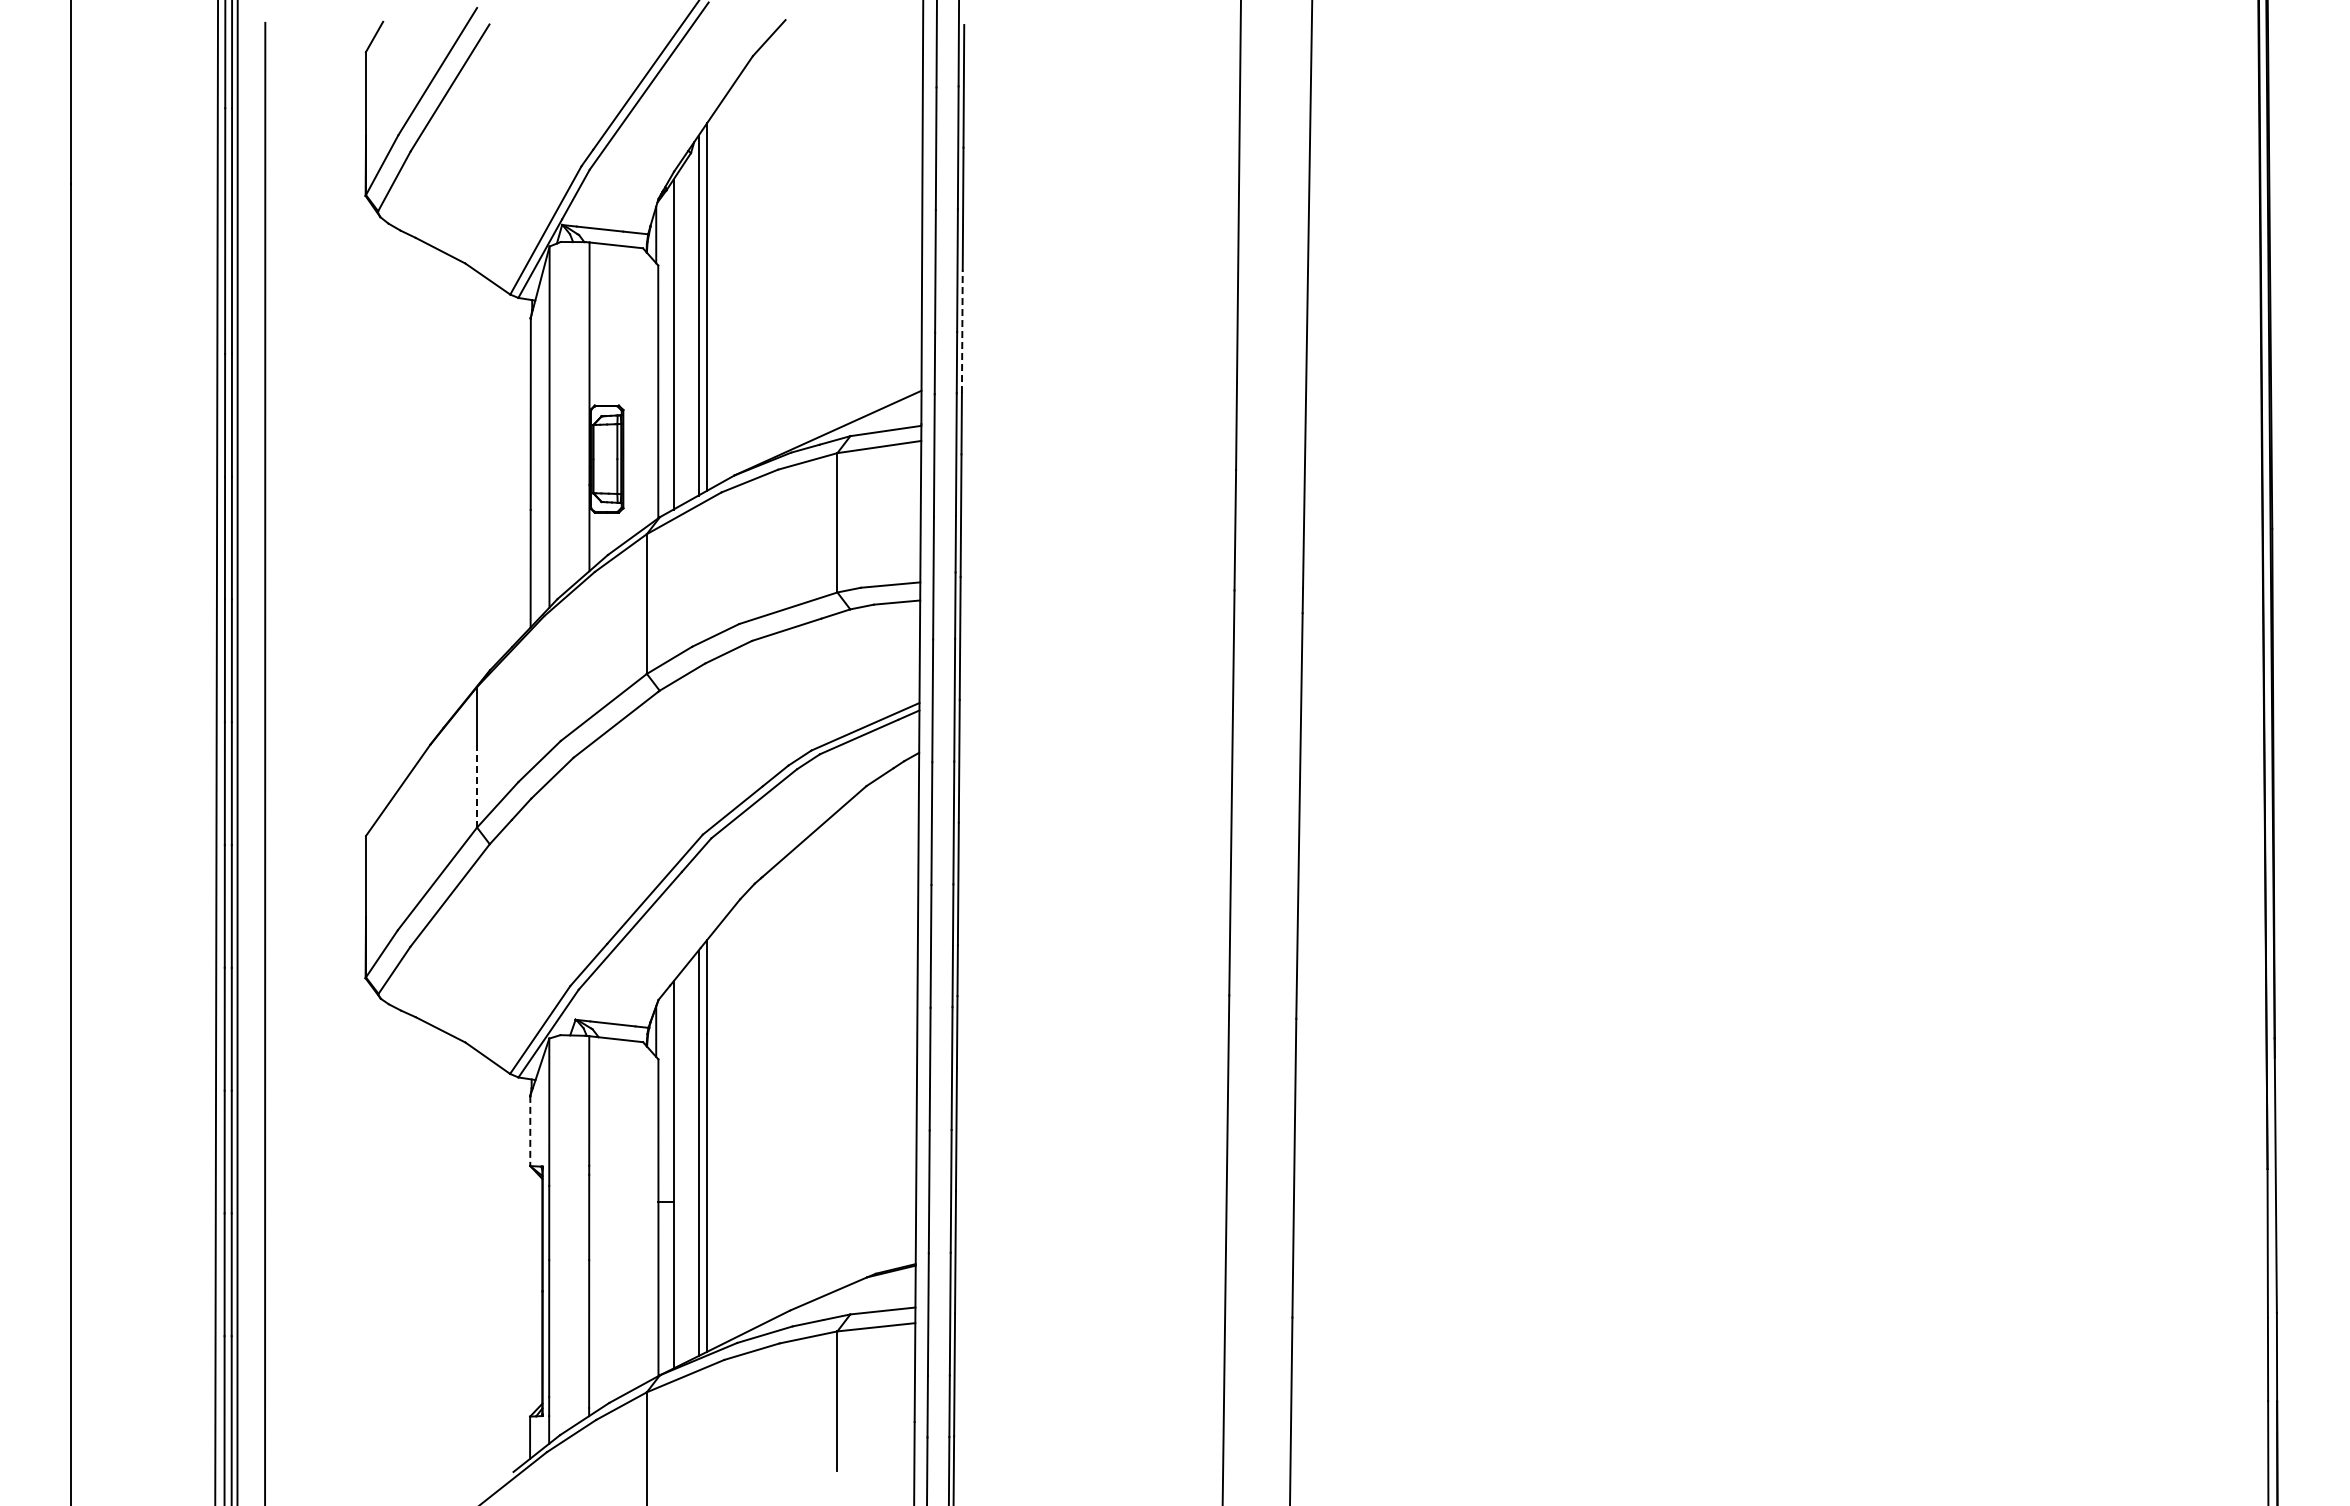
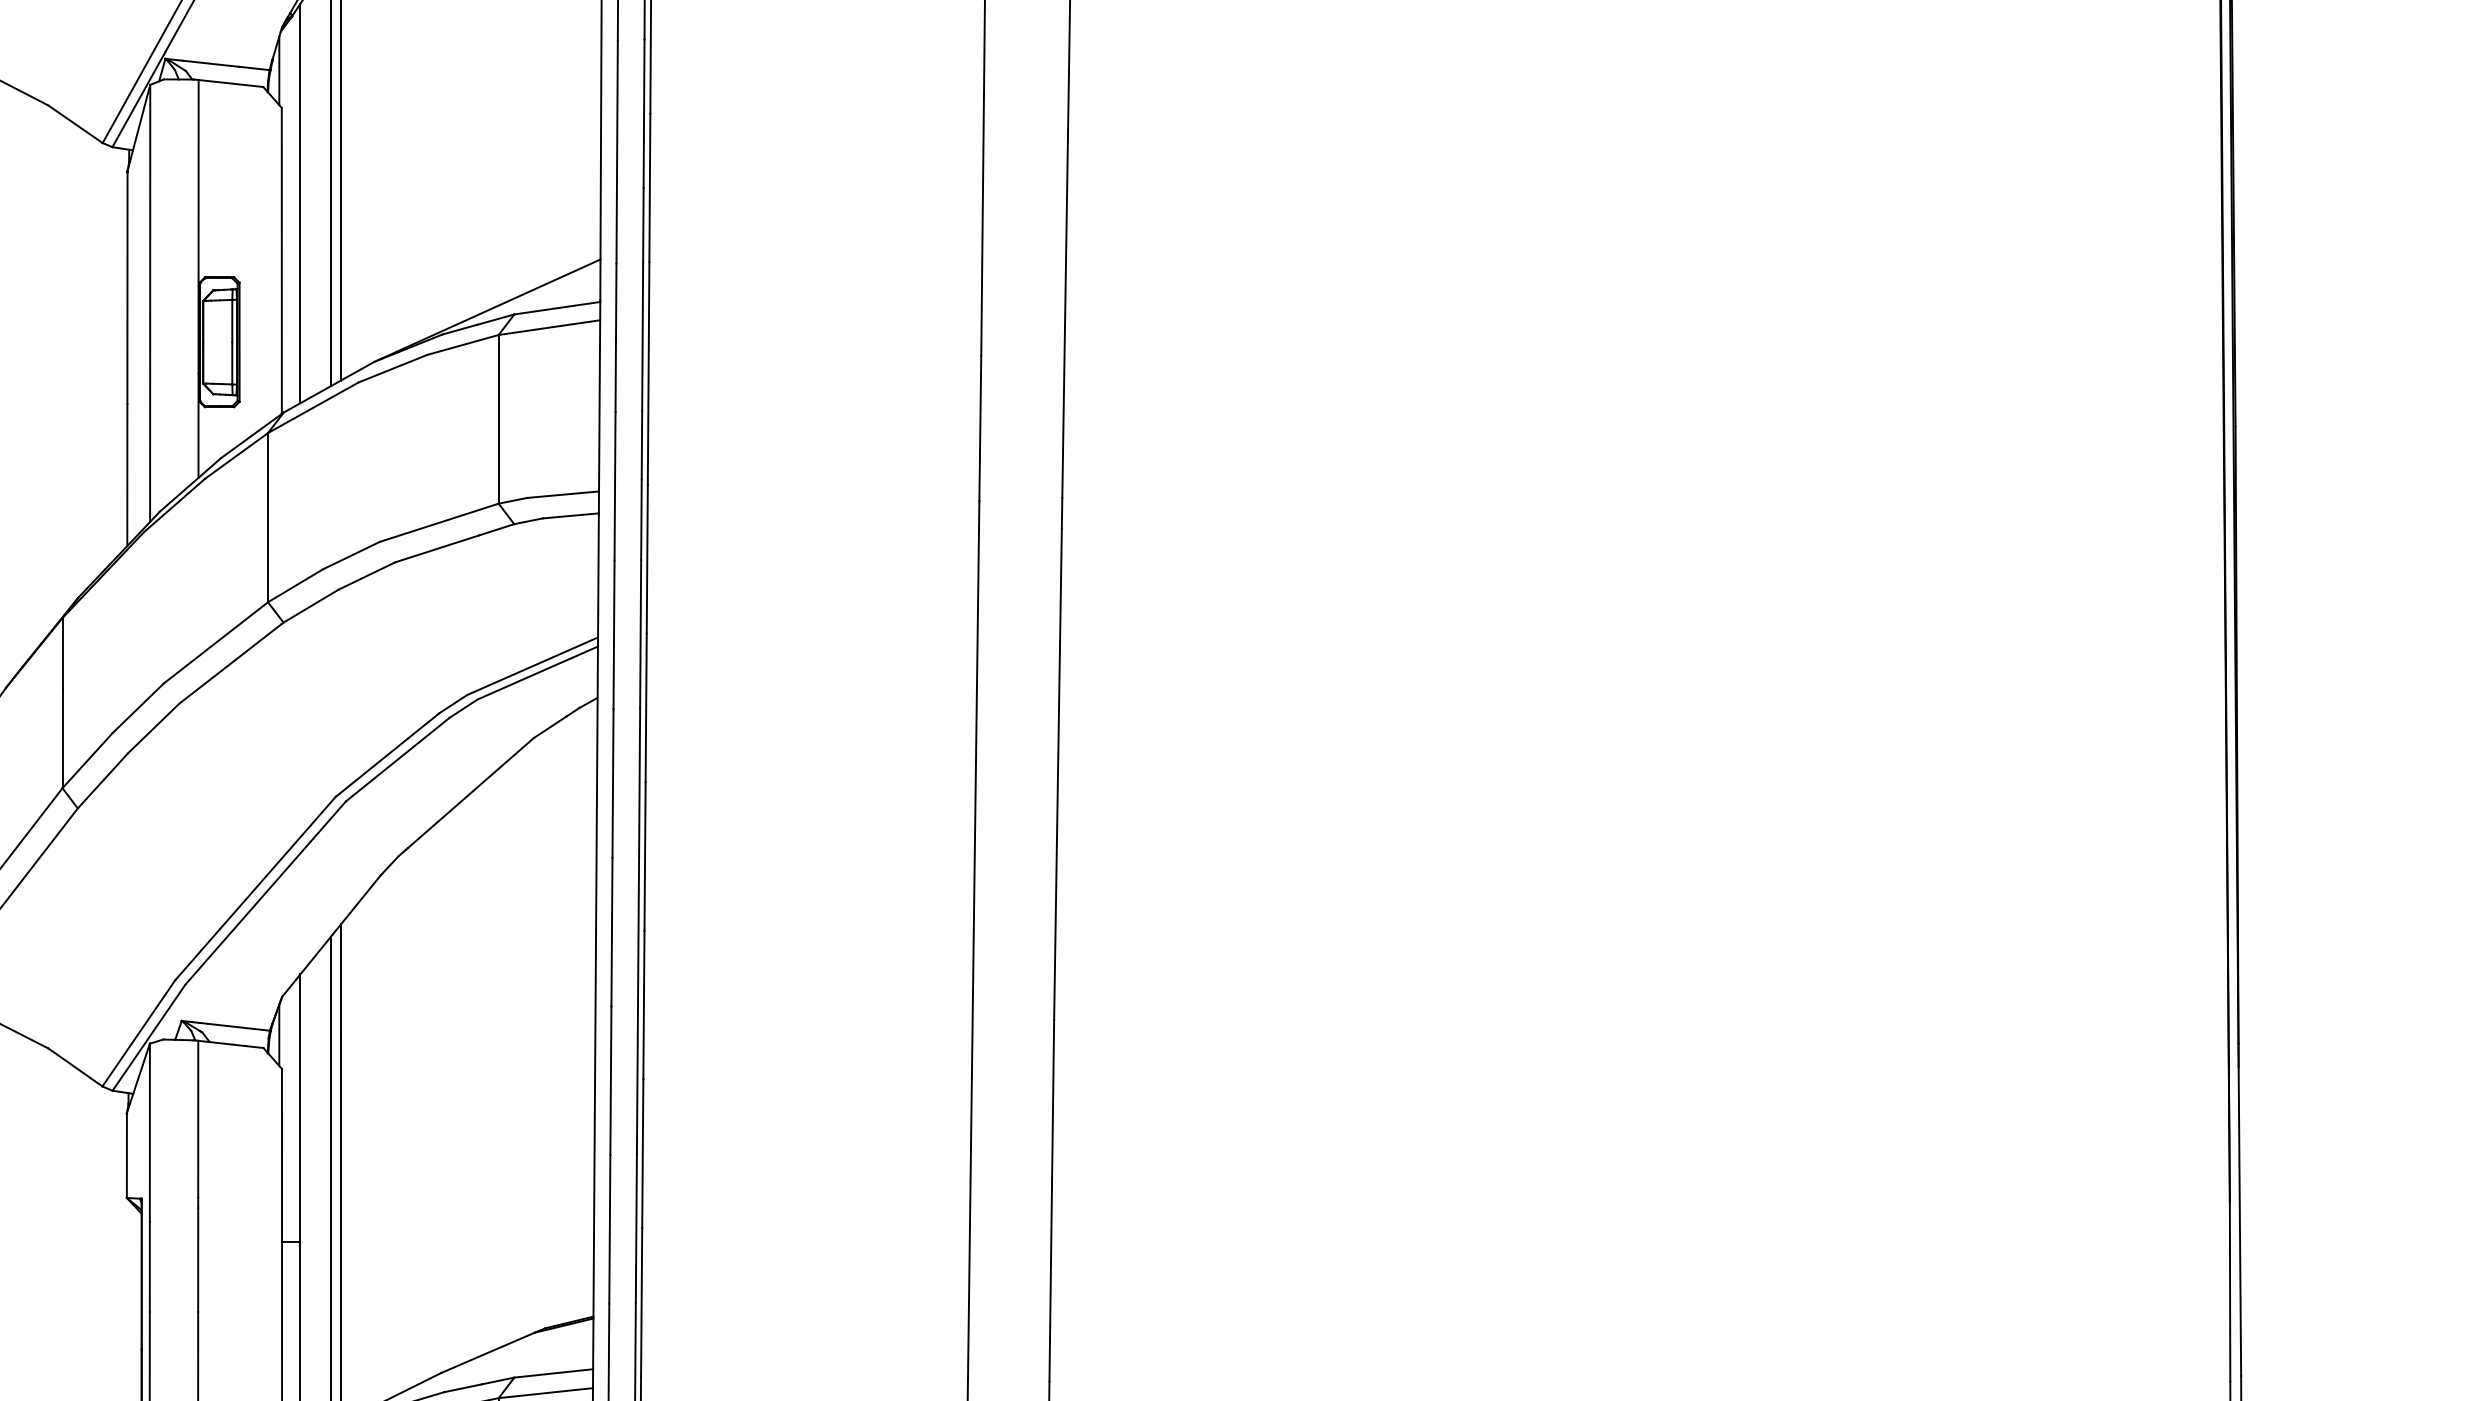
line: (962, 331) -> (650, 187), dashed -> solid
line: (477, 785) -> (62, 737), dashed -> solid
line: (530, 1131) -> (127, 1156), dashed -> solid

